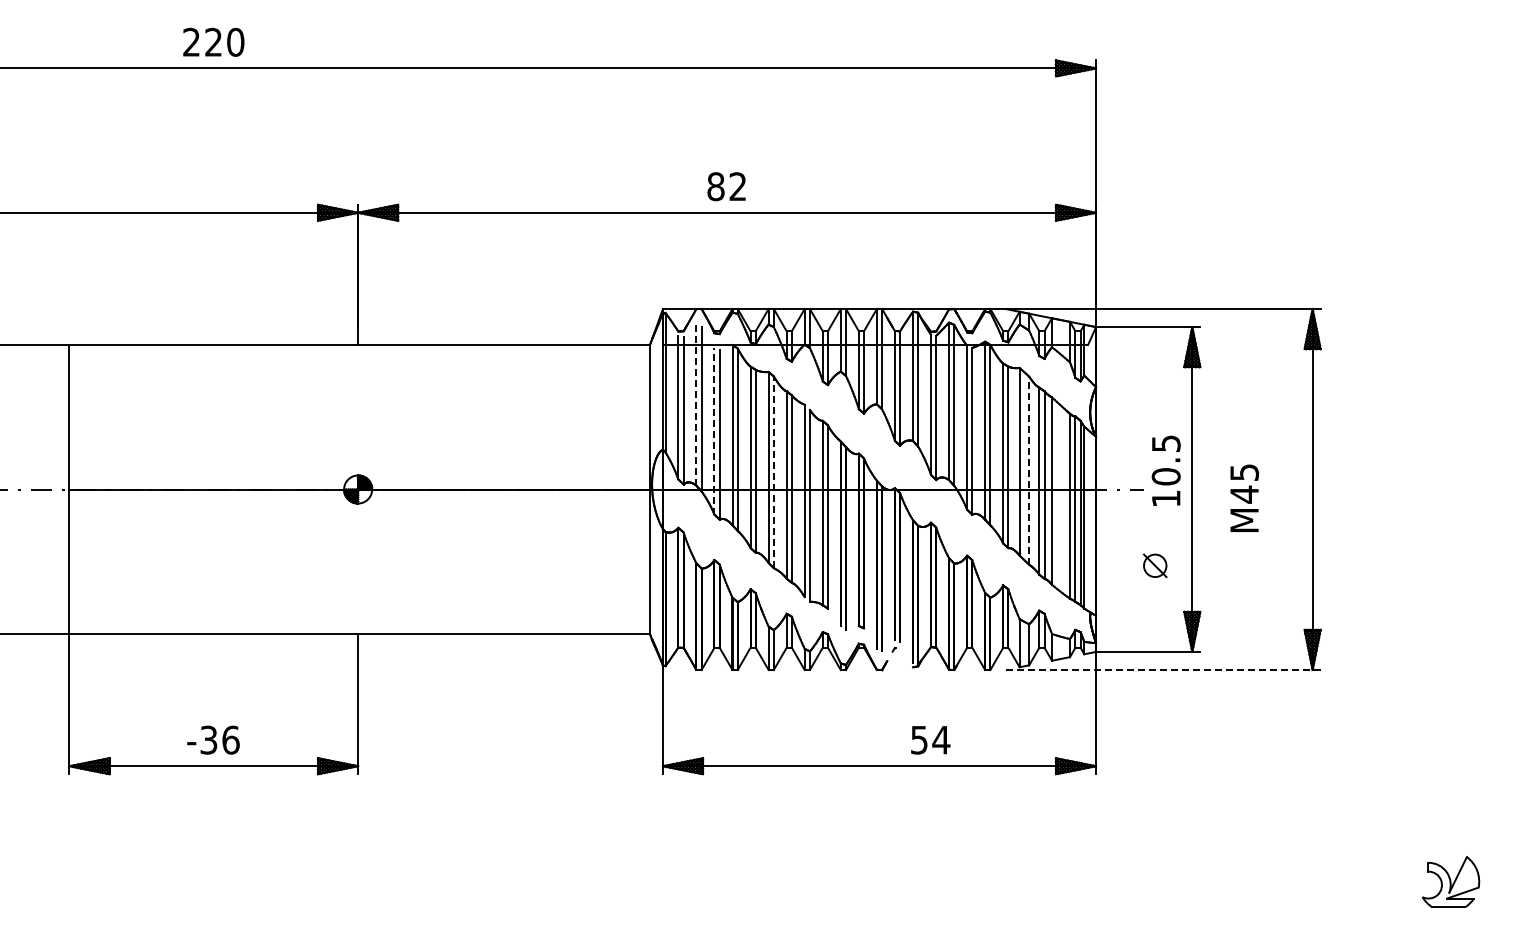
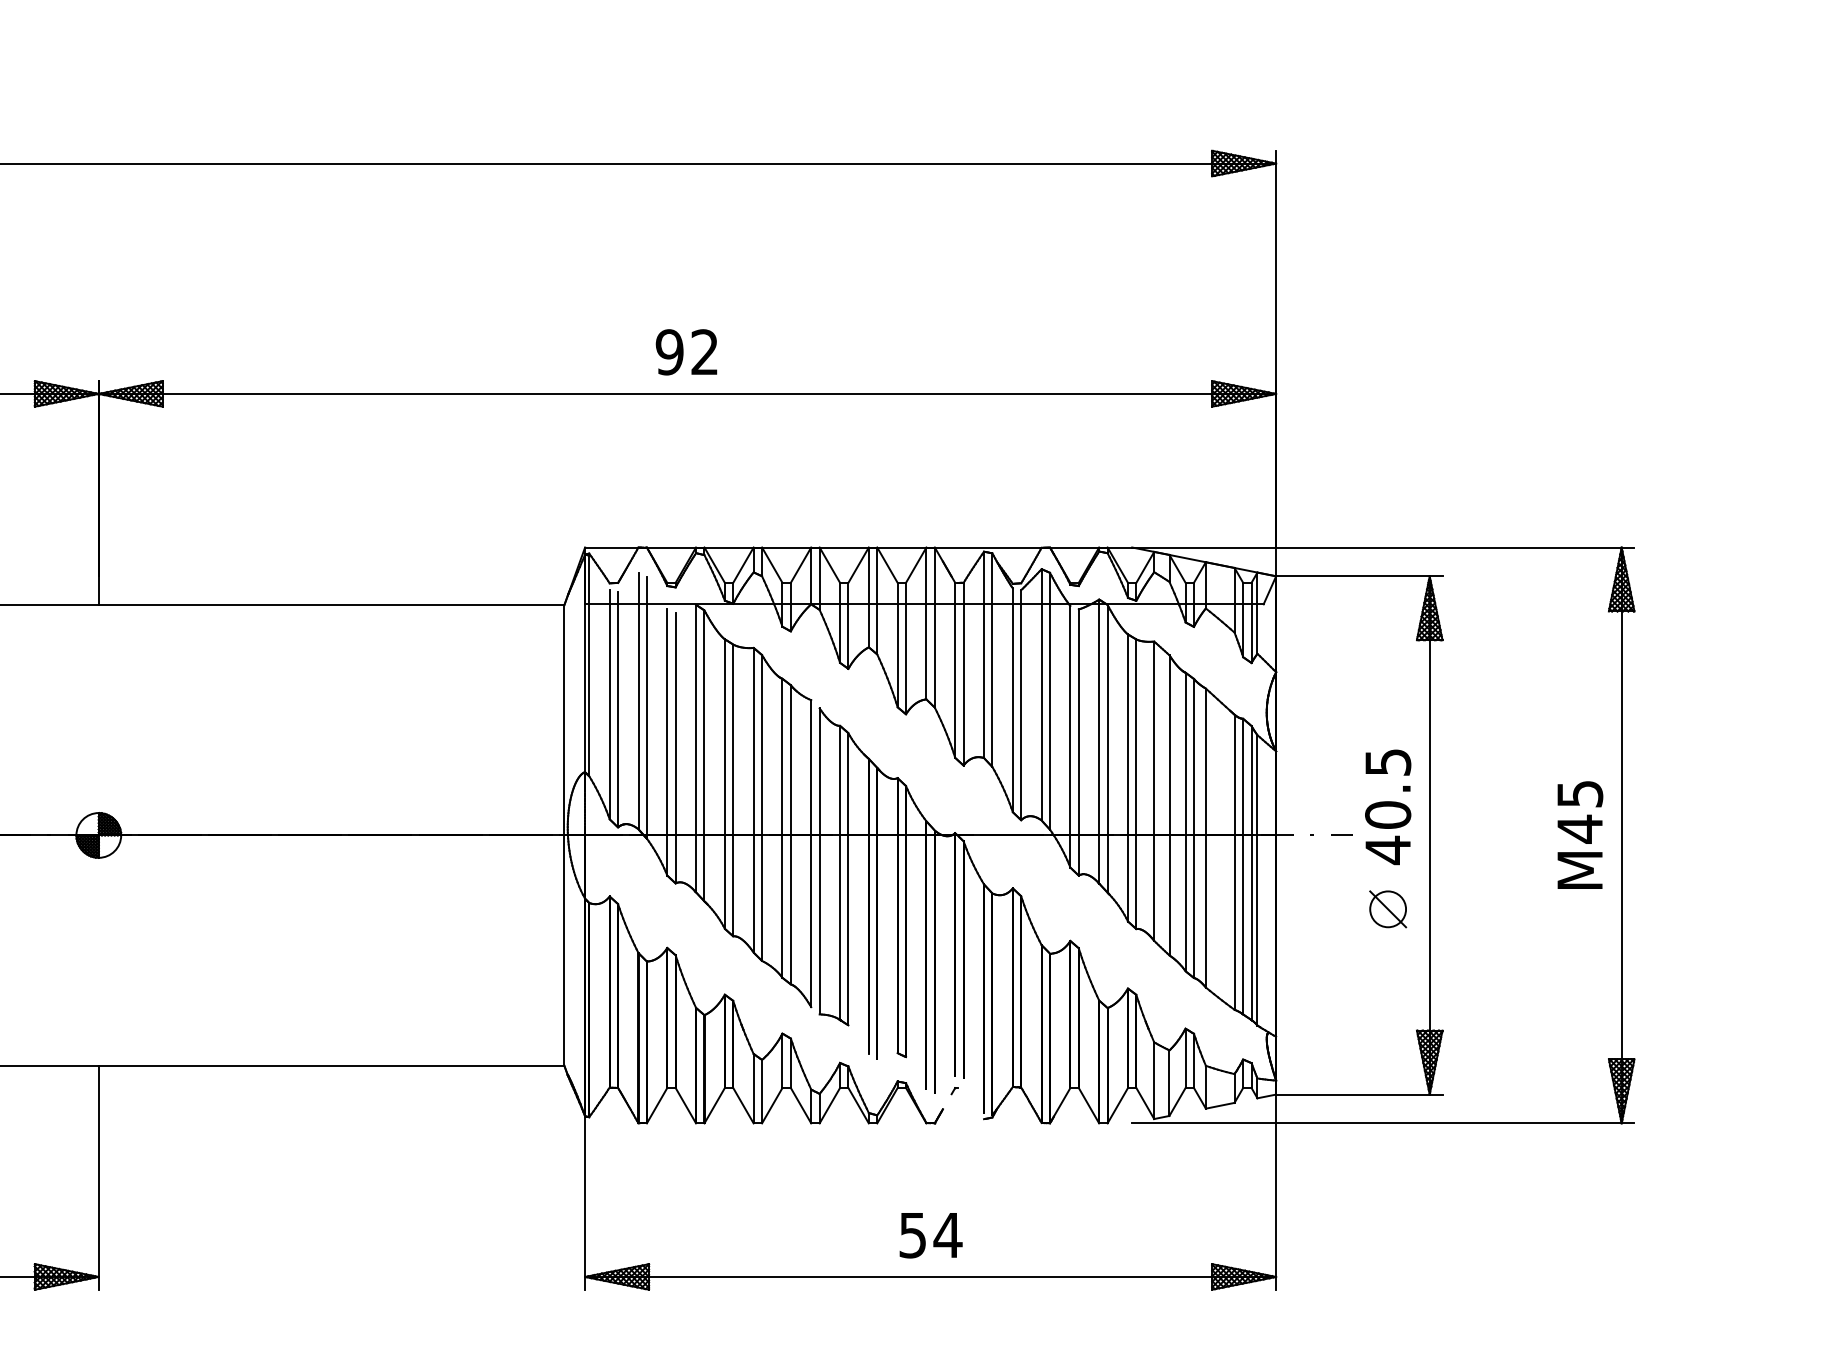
text: (715, 186) -> (668, 351), 82 -> 92
line: (696, 404) -> (638, 699), dashed -> solid
line: (714, 430) -> (667, 741), dashed -> solid
line: (1029, 470) -> (1169, 805), dashed -> solid
line: (773, 472) -> (761, 808), dashed -> solid
text: (1244, 497) -> (1579, 833), moved
text: (1166, 498) -> (1388, 849), 10.5 -> 40.5
part: (1155, 565) -> (1388, 908), moved
line: (1163, 669) -> (1383, 1122), dashed -> solid
text: (930, 740) -> (930, 1235), moved

